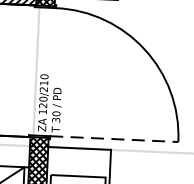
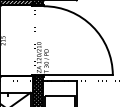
line: (114, 139) -> (78, 75), dashed -> solid

